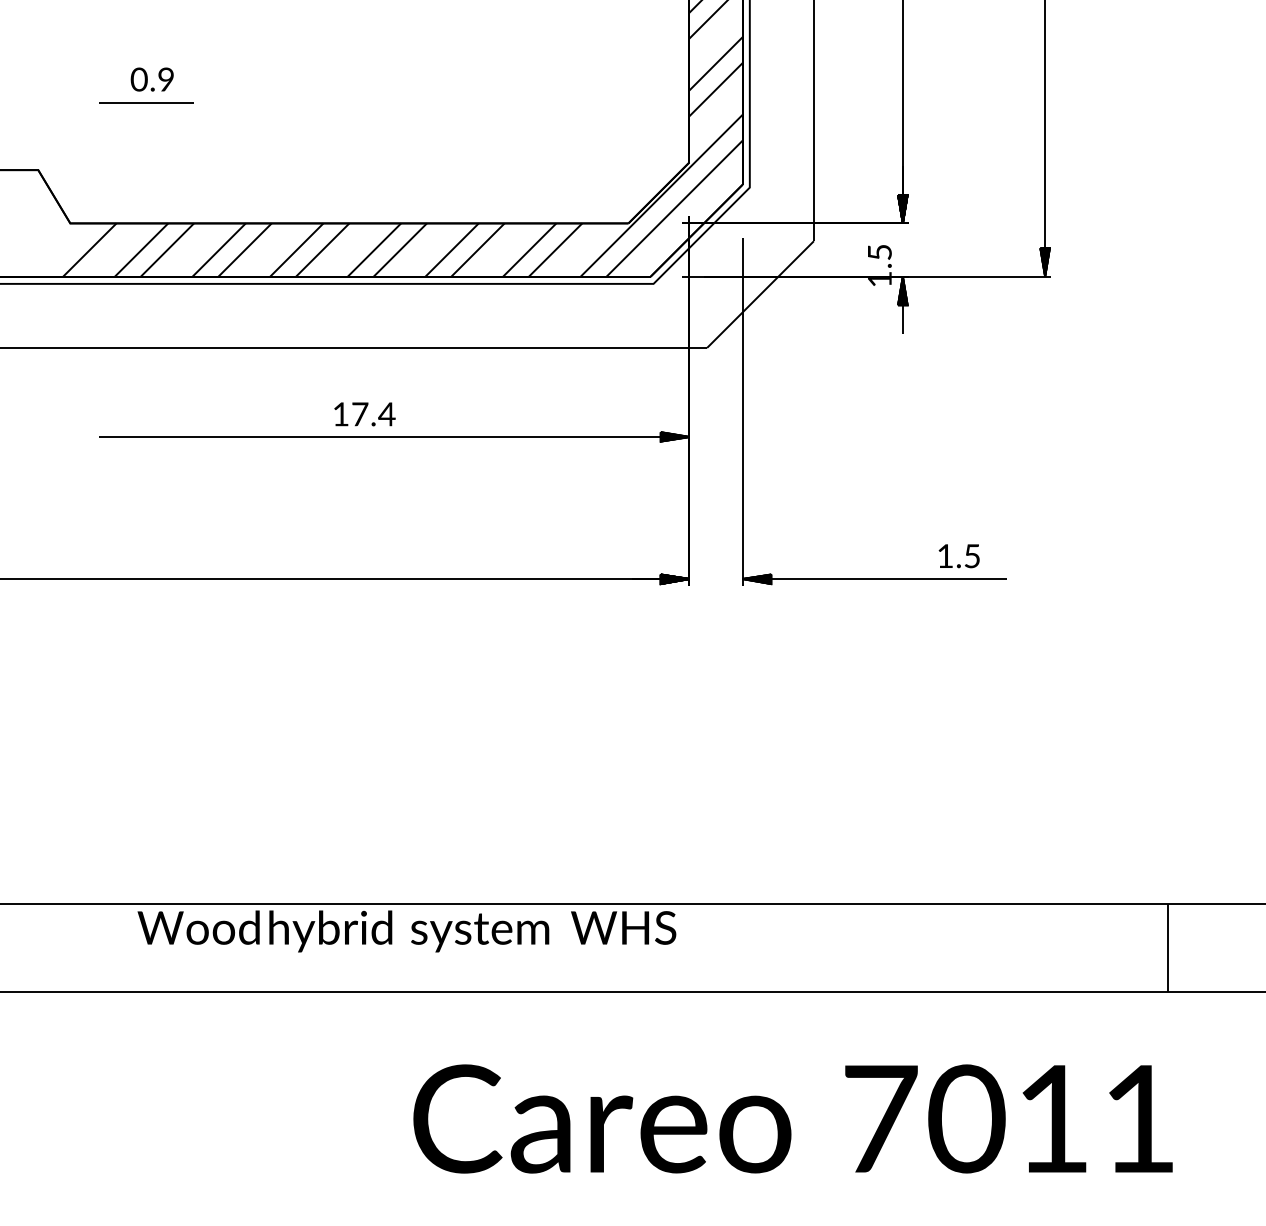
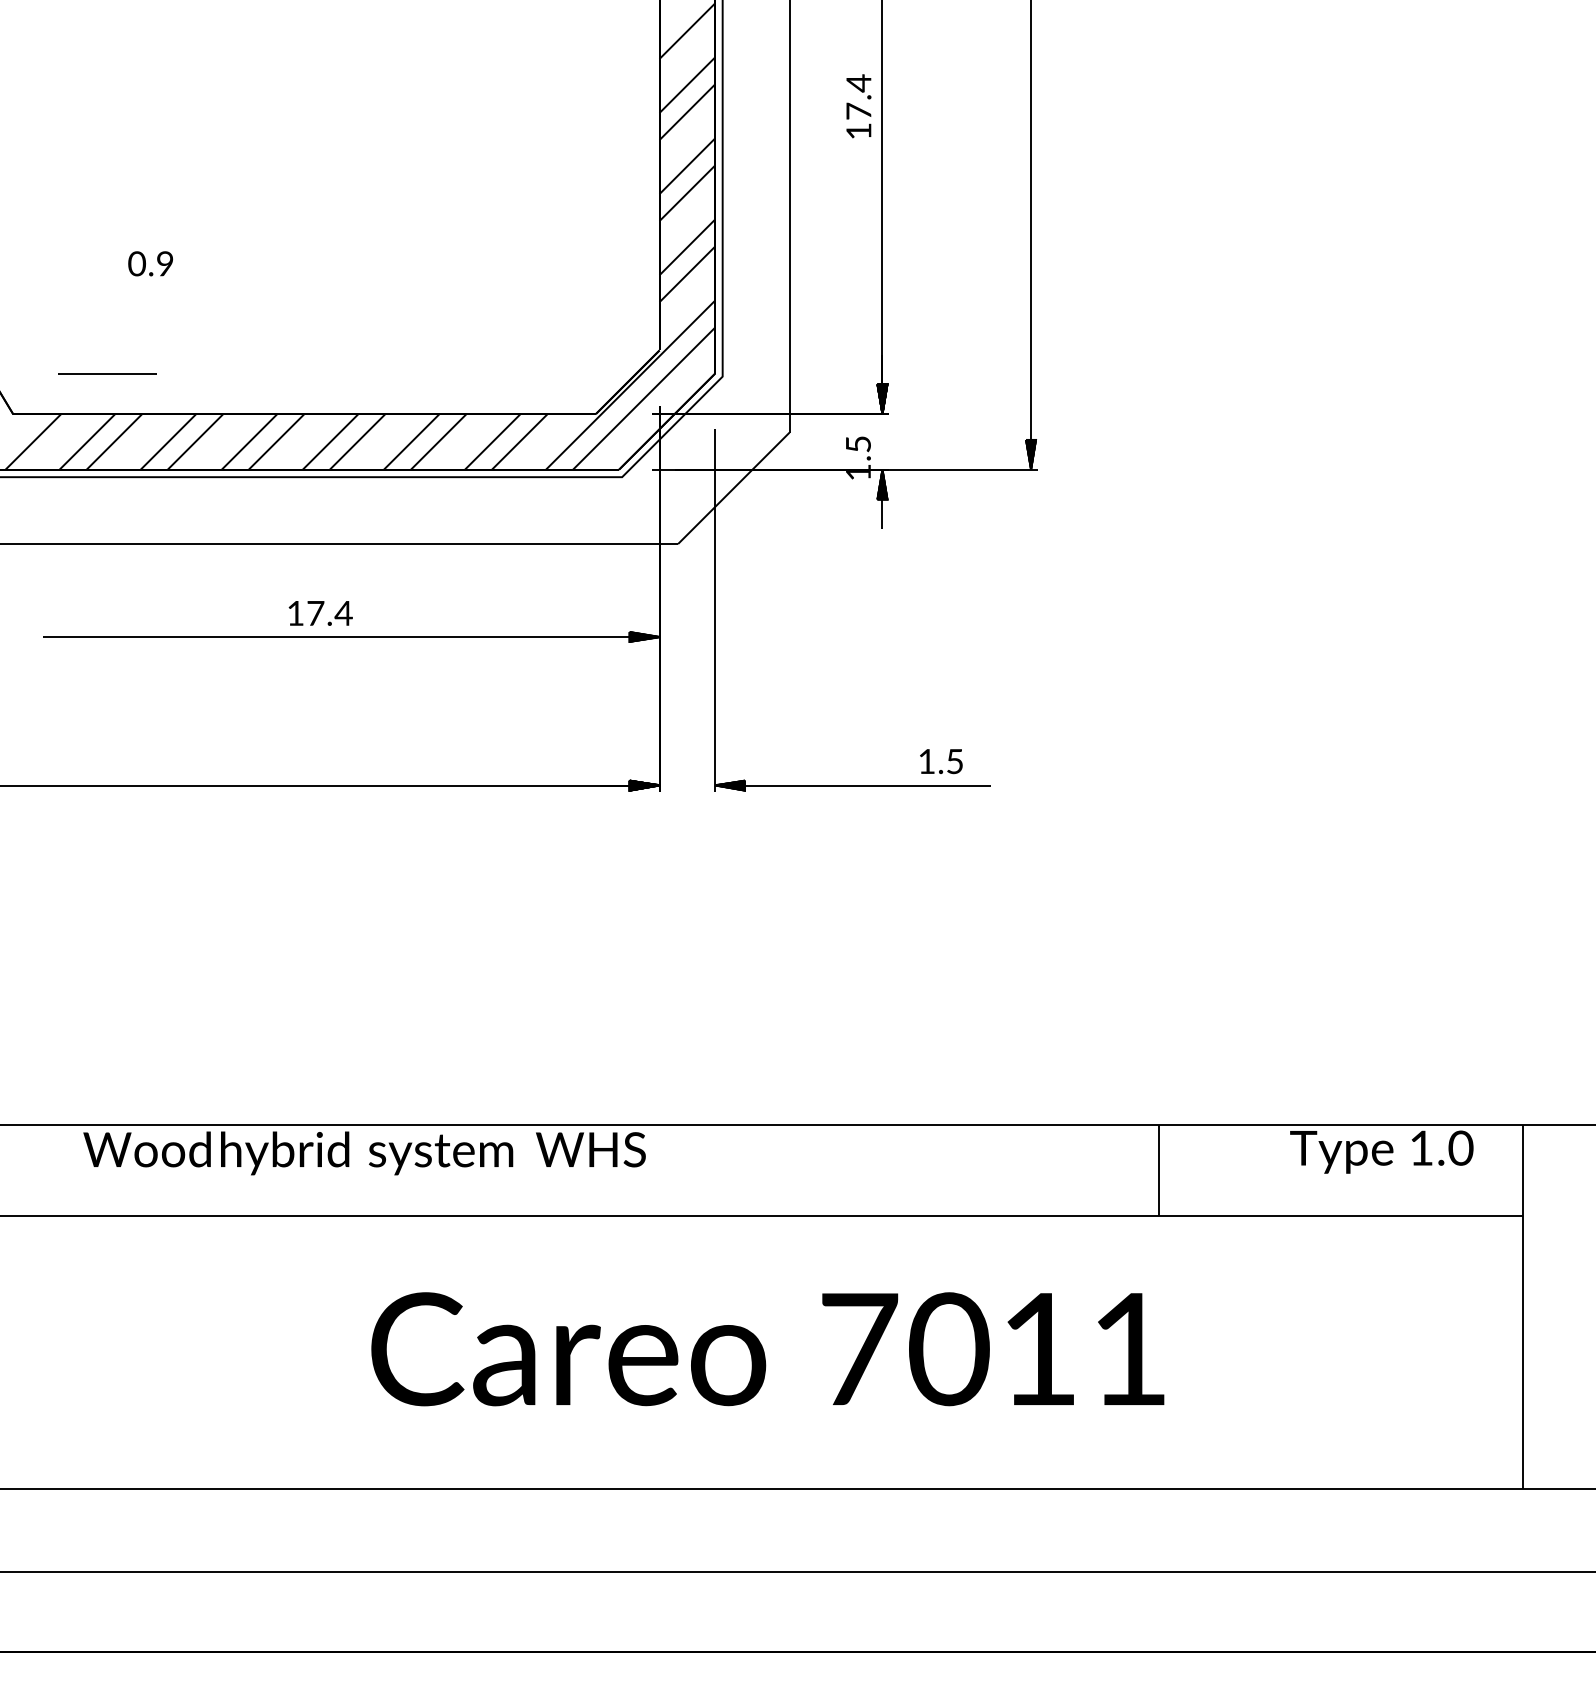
part: (152, 79) -> (150, 263), moved
line: (146, 102) -> (107, 373), moved

